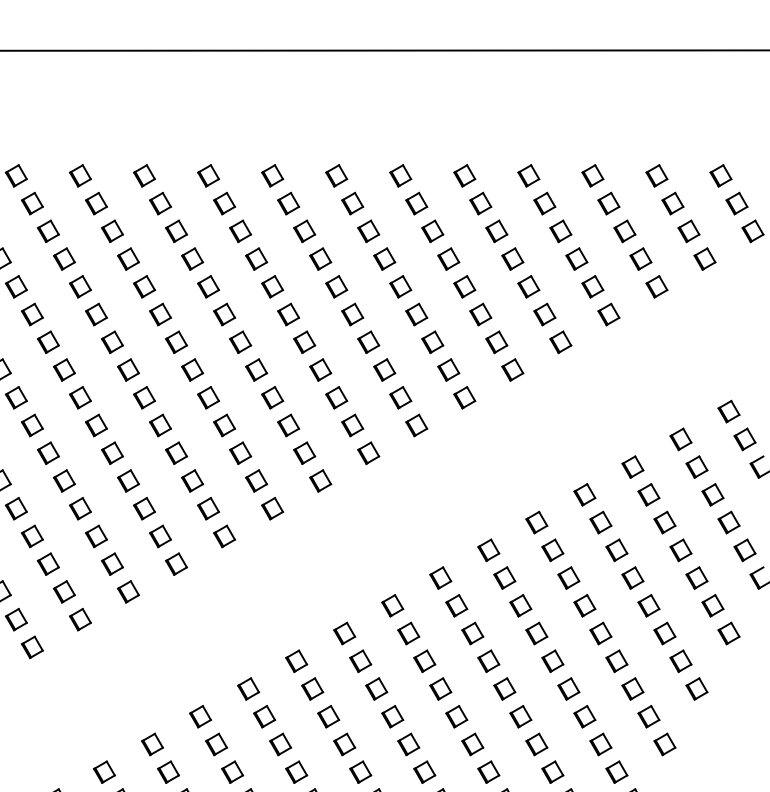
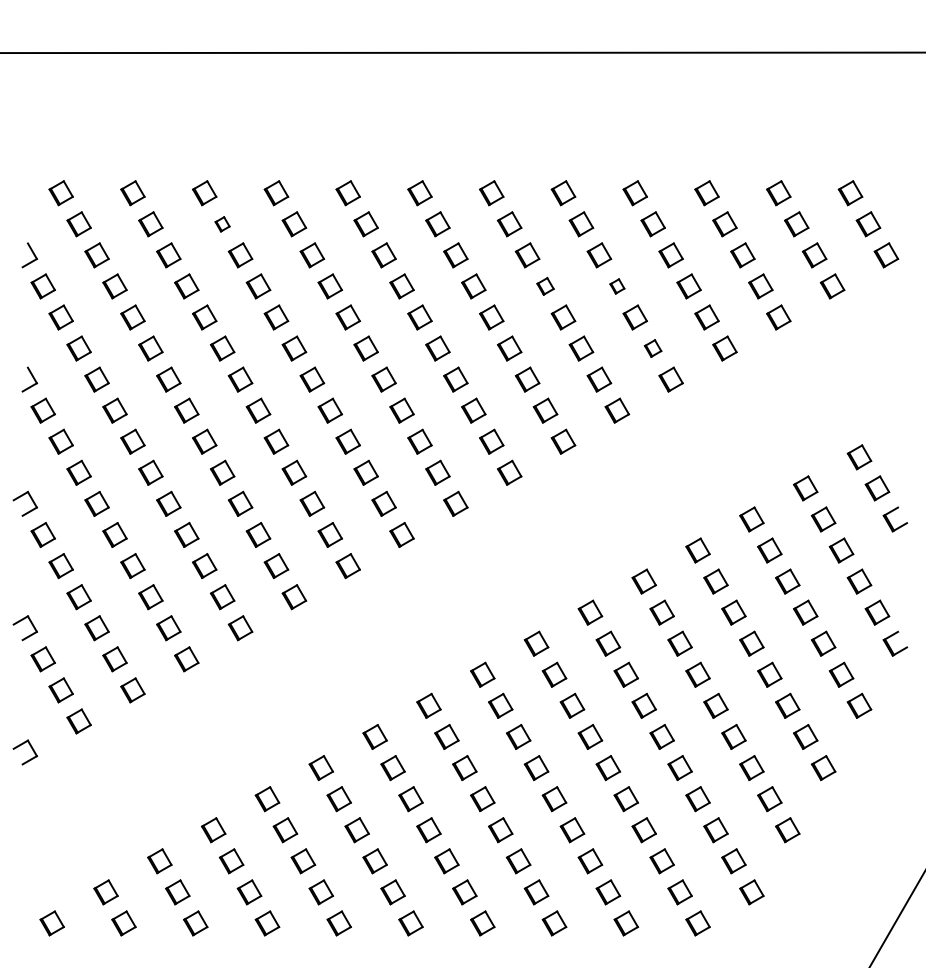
part: (160, 203) -> (222, 224), size x0.6
part: (448, 259) -> (545, 286), size x0.7
part: (512, 259) -> (617, 286), size x0.6
part: (544, 314) -> (652, 348), size x0.7

